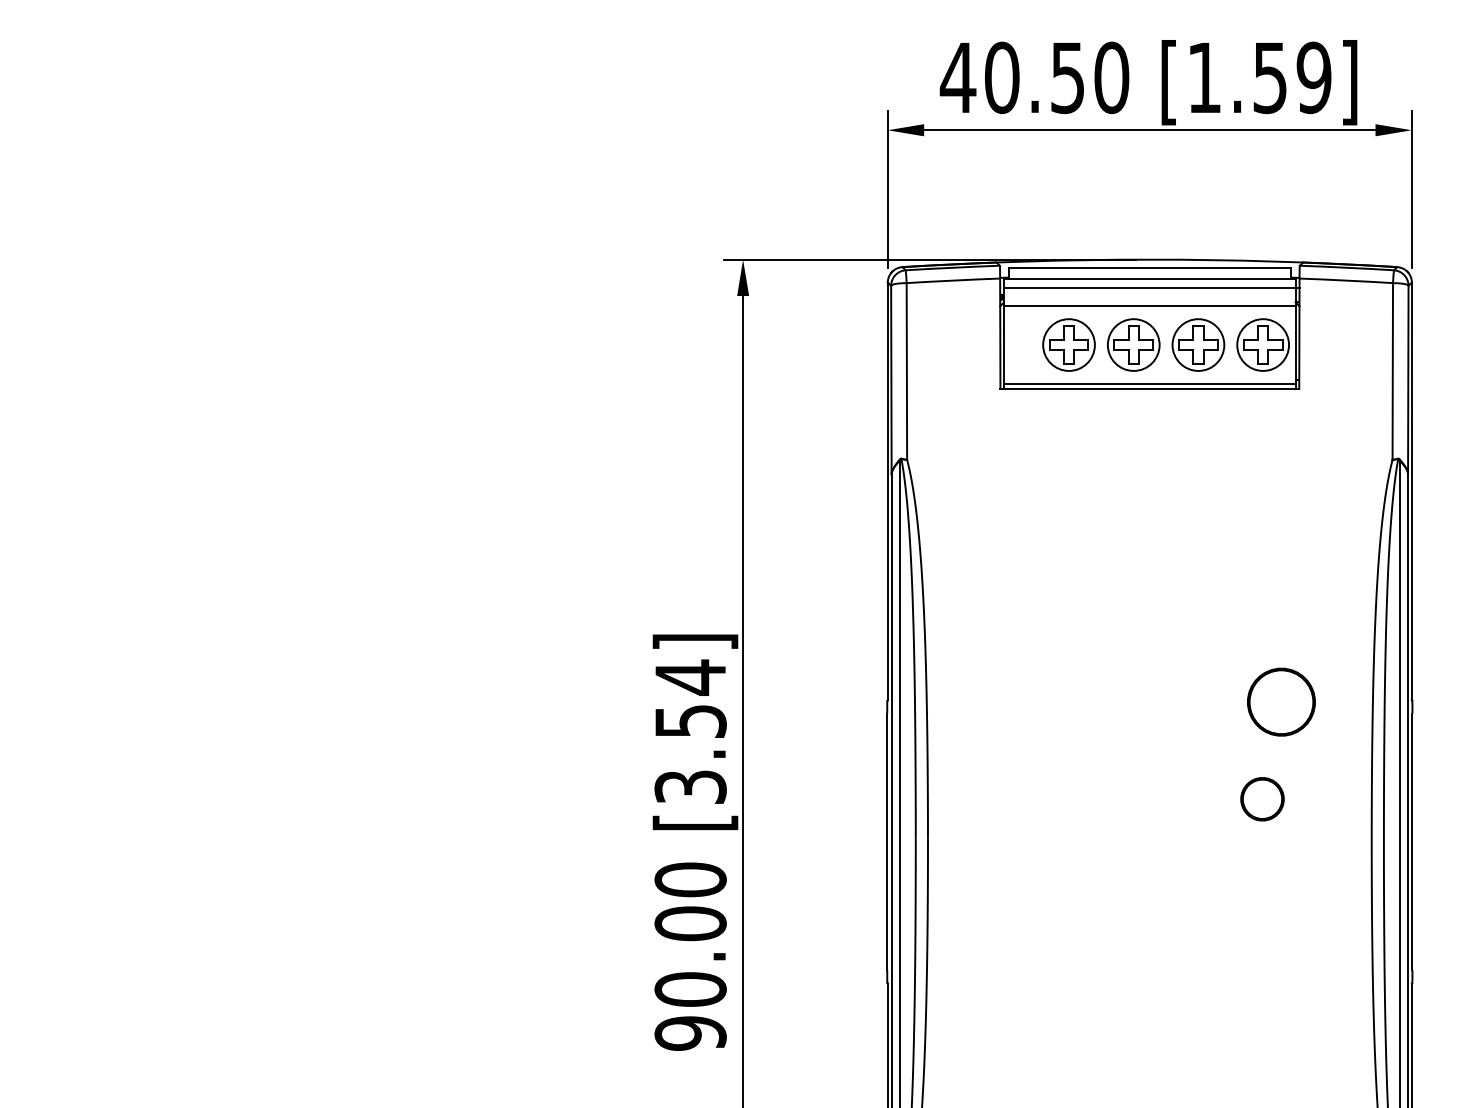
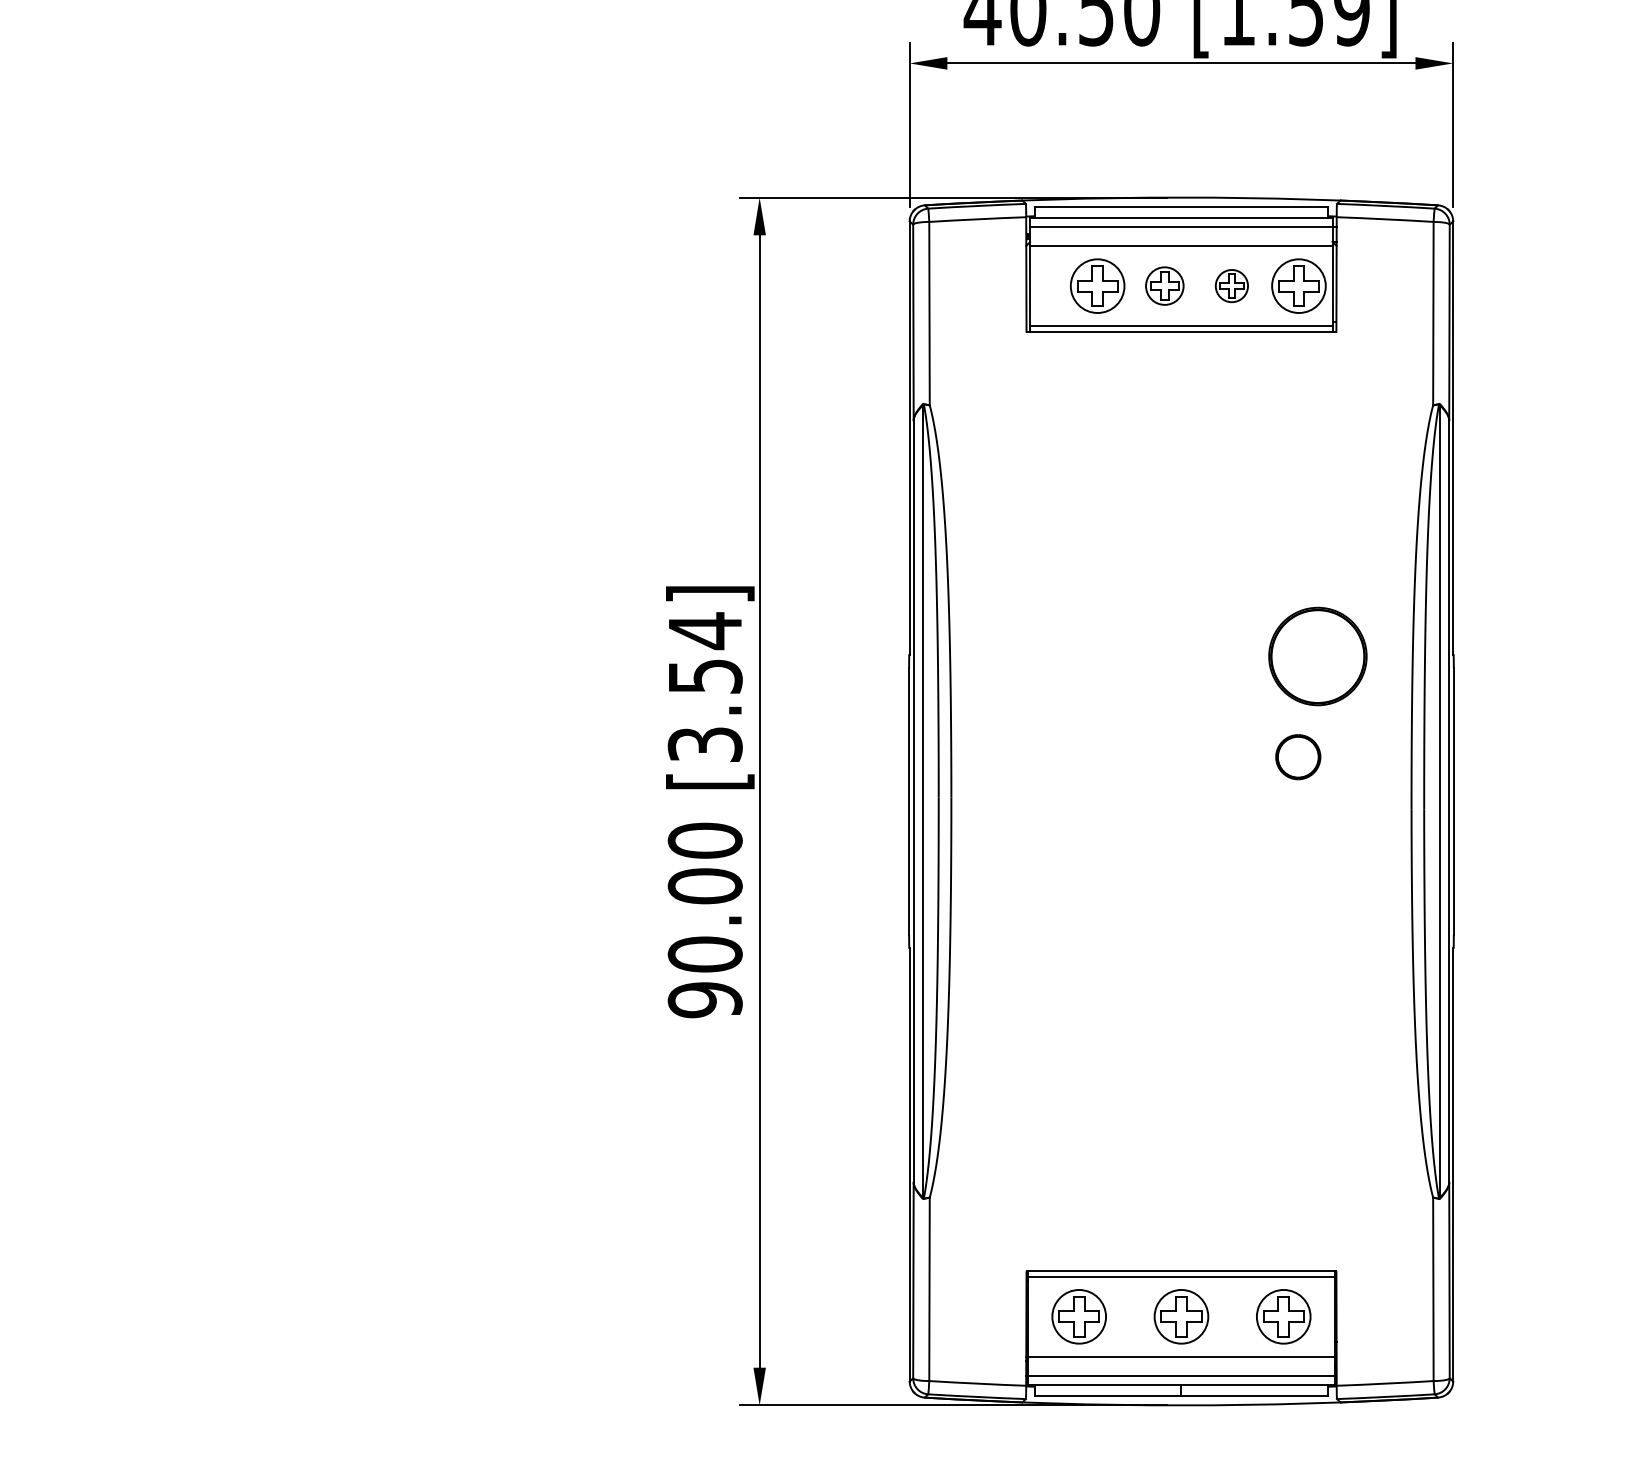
part: (1133, 344) -> (1164, 285), size x0.7
part: (1198, 344) -> (1231, 285), size x0.6
part: (1281, 702) -> (1317, 656), size x1.4

